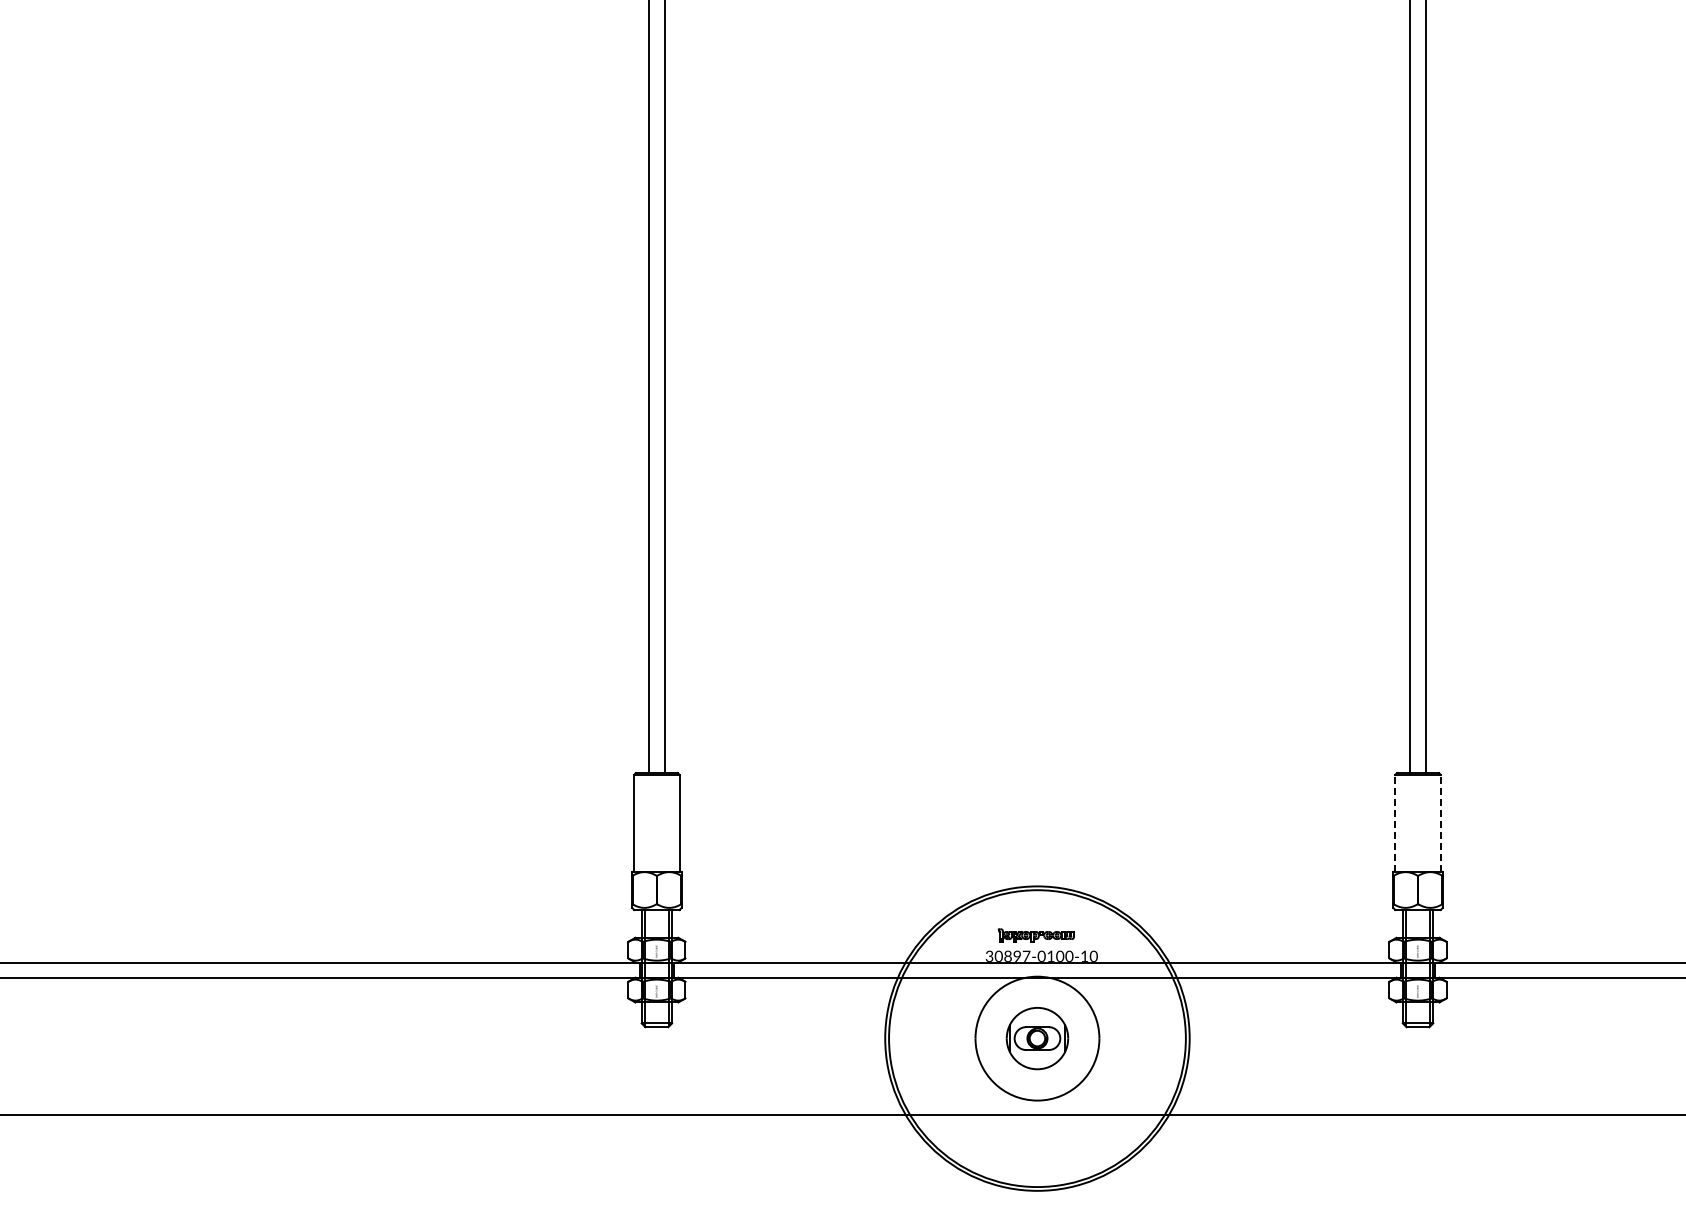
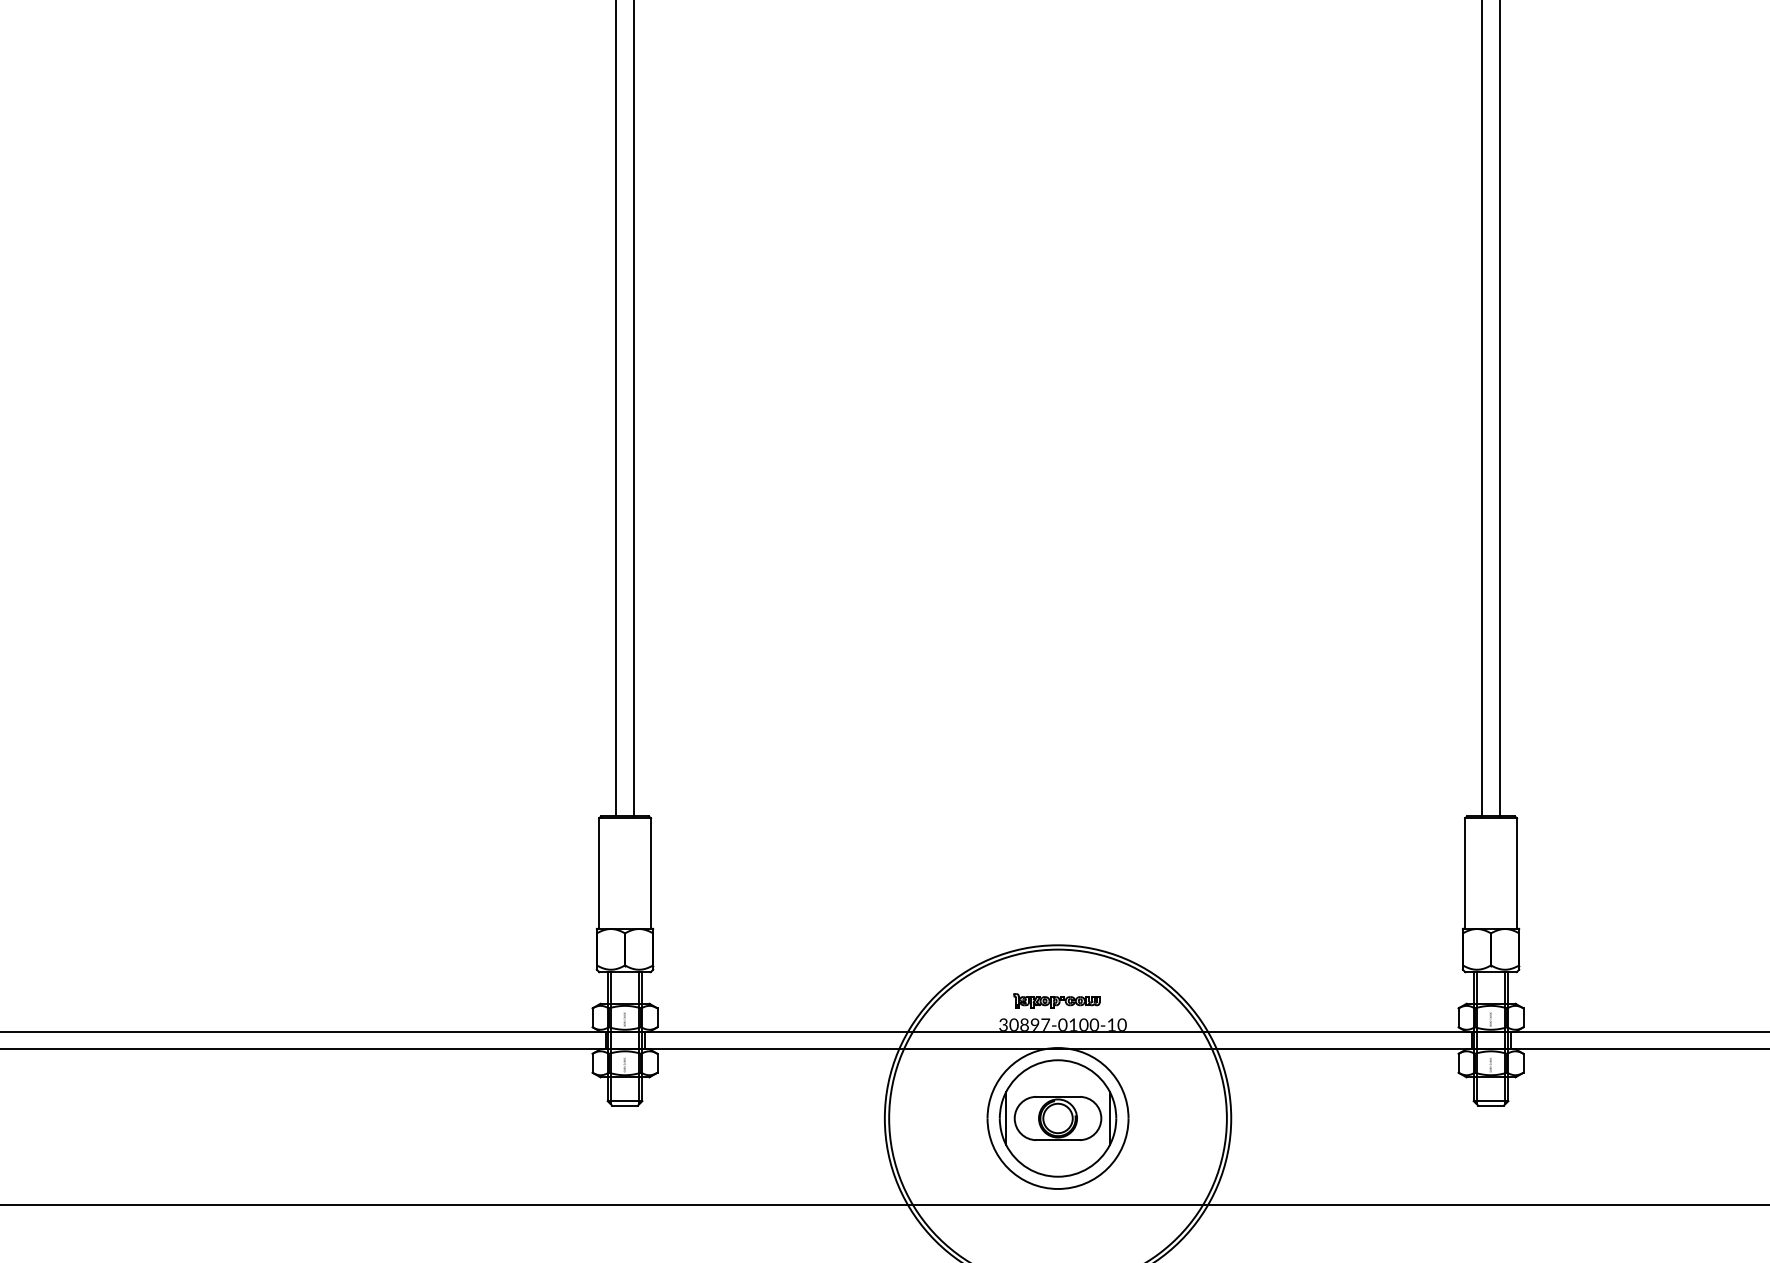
line: (1395, 823) -> (1465, 873), dashed -> solid
line: (1440, 823) -> (1516, 873), dashed -> solid
part: (1037, 1038) -> (1058, 1118), size x1.67

